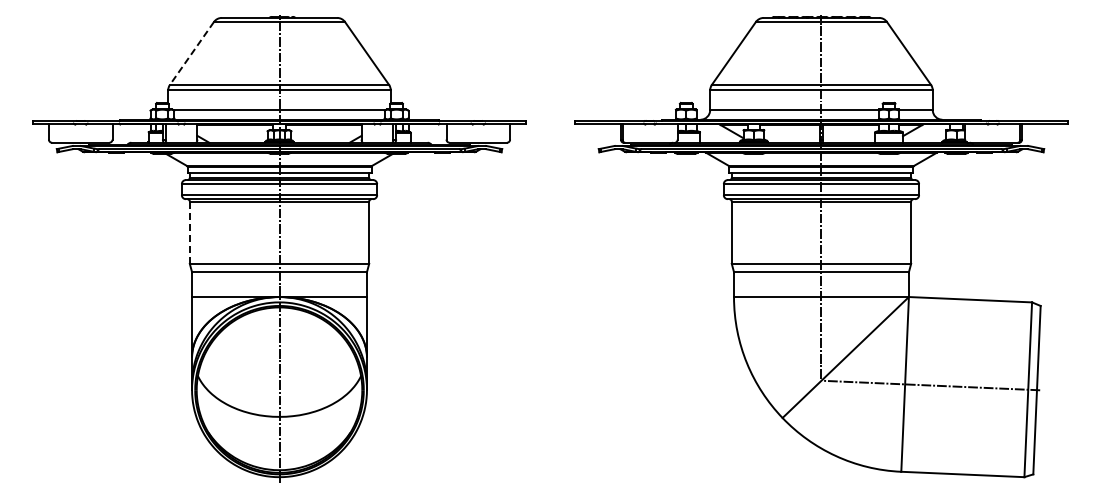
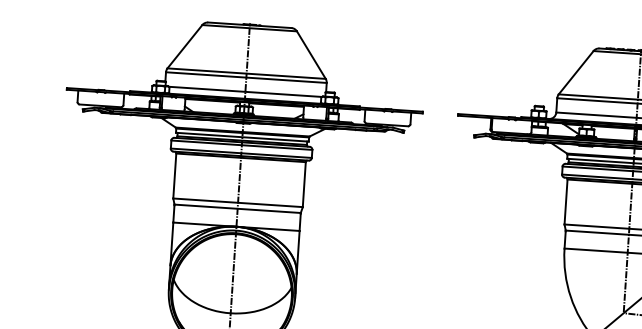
line: (191, 53) -> (184, 46), dashed -> solid
line: (189, 232) -> (174, 175), dashed -> solid

